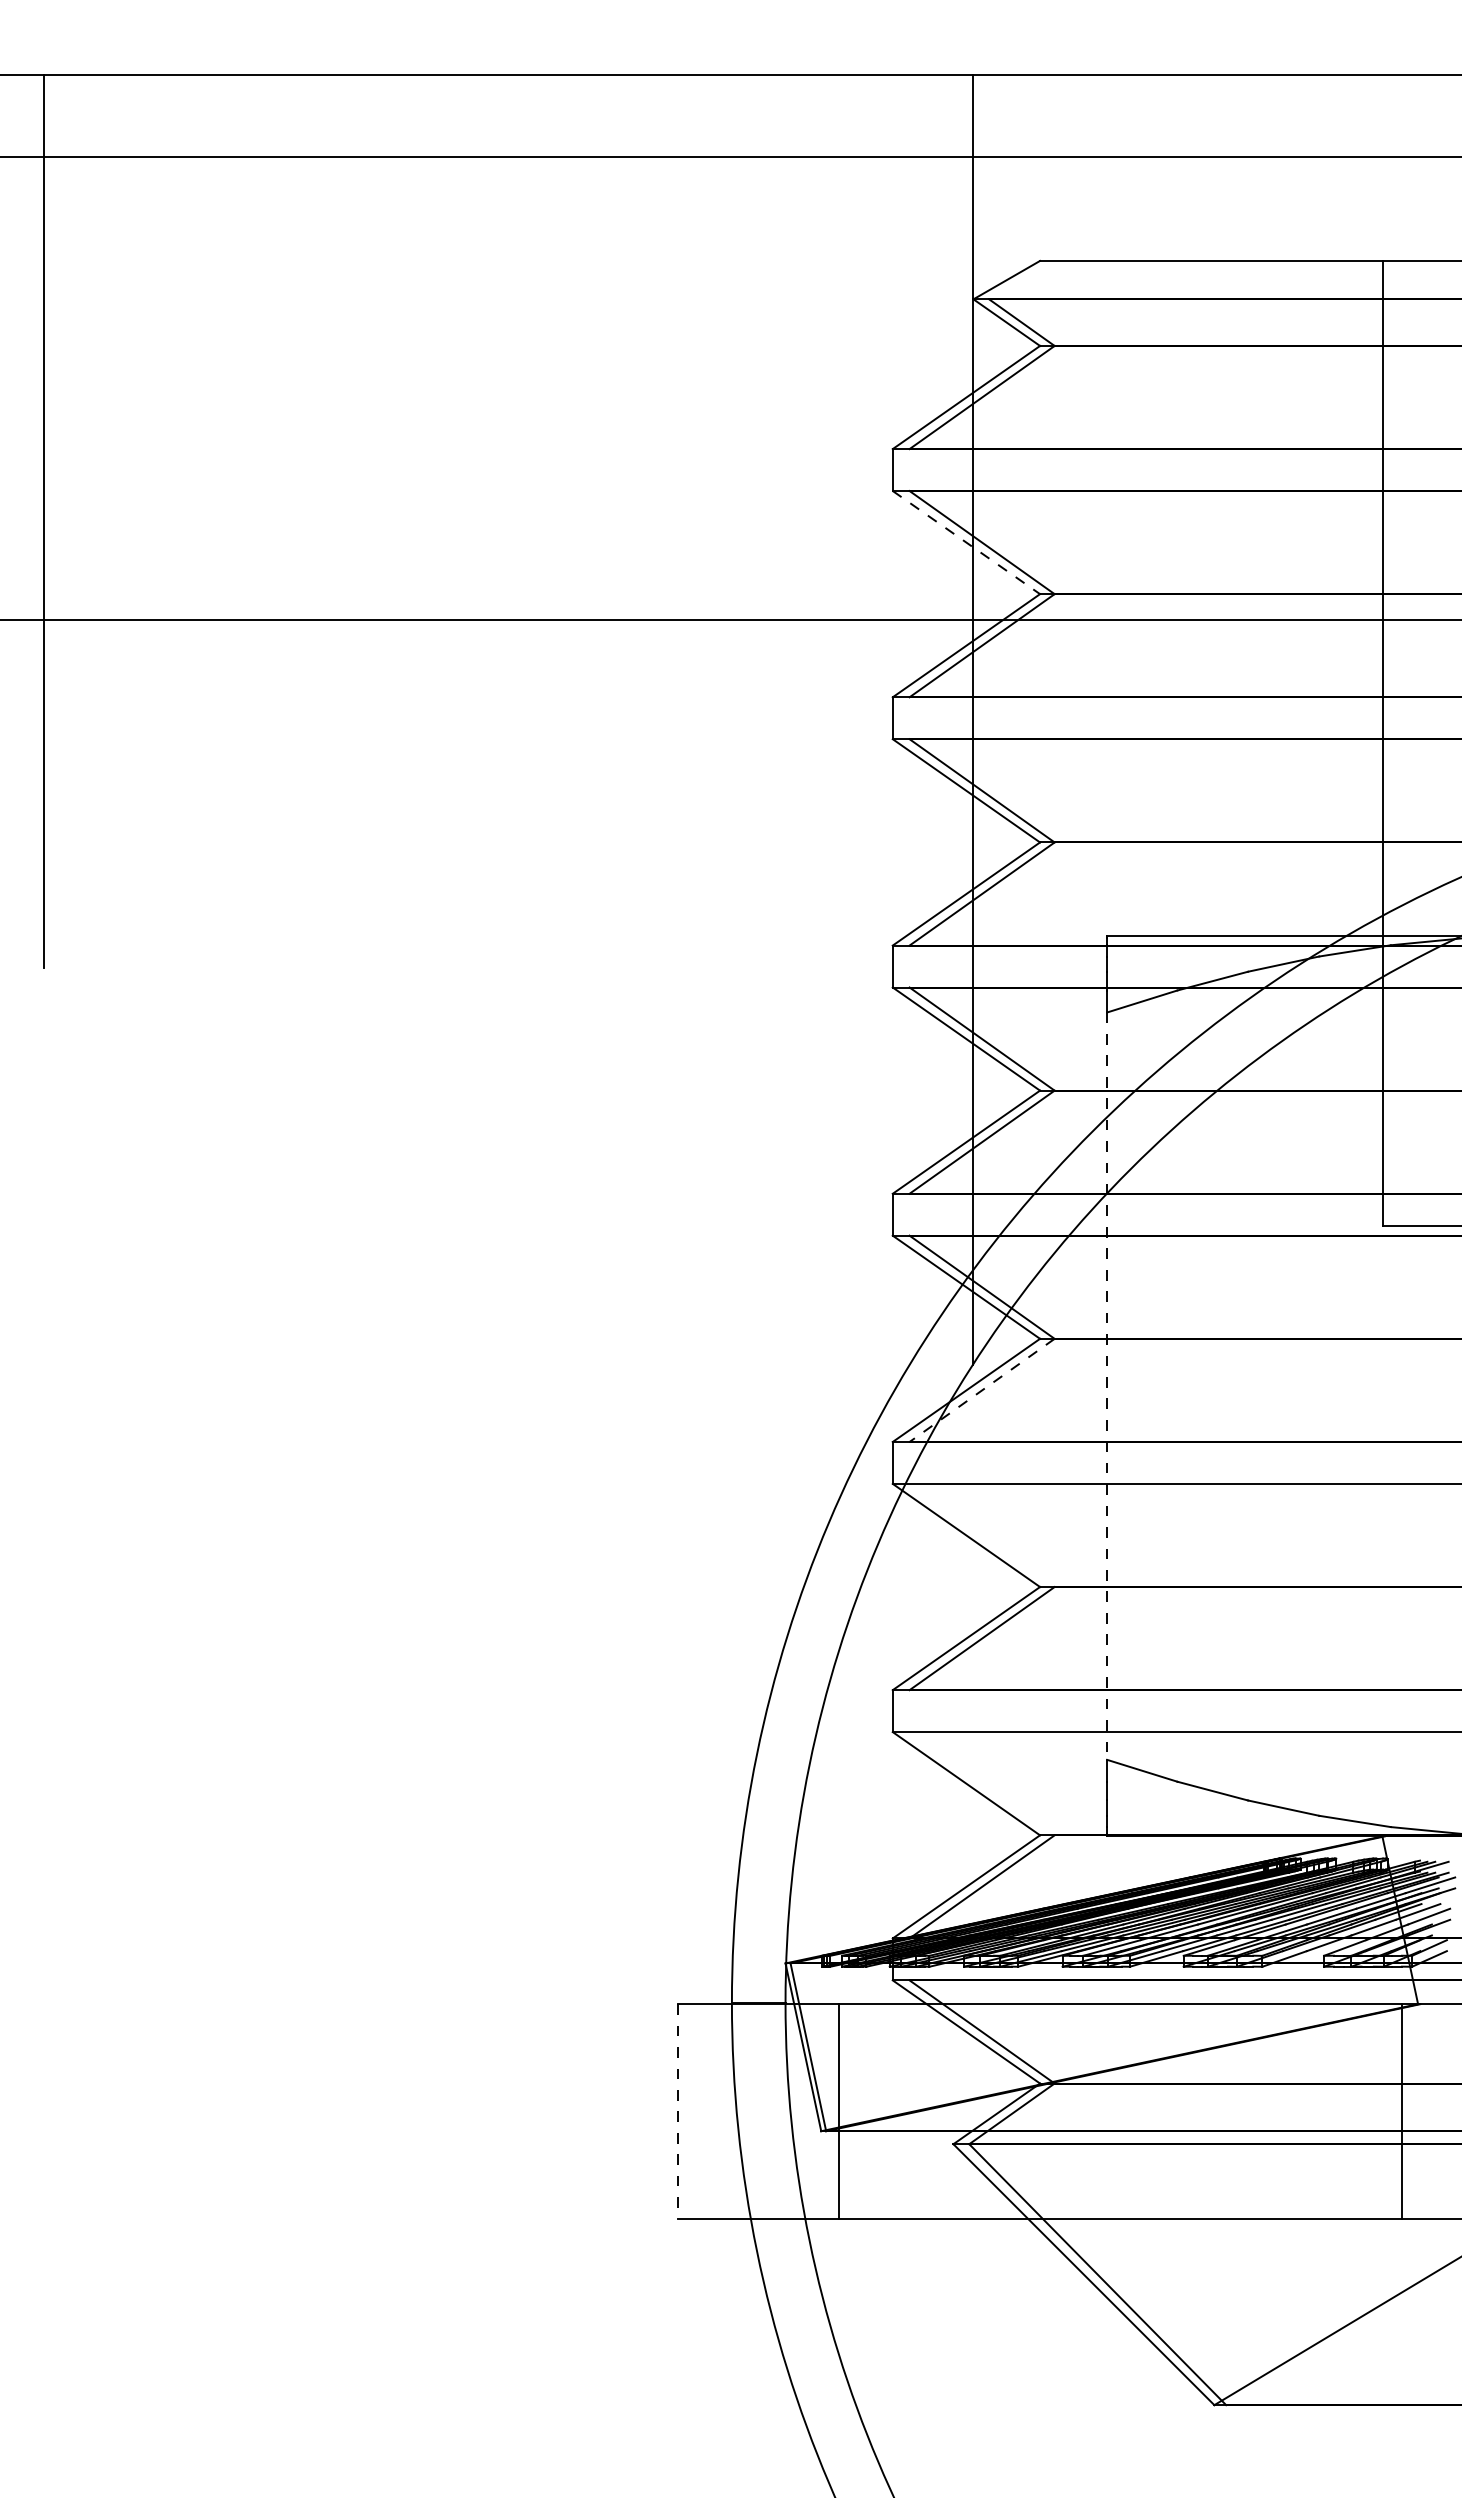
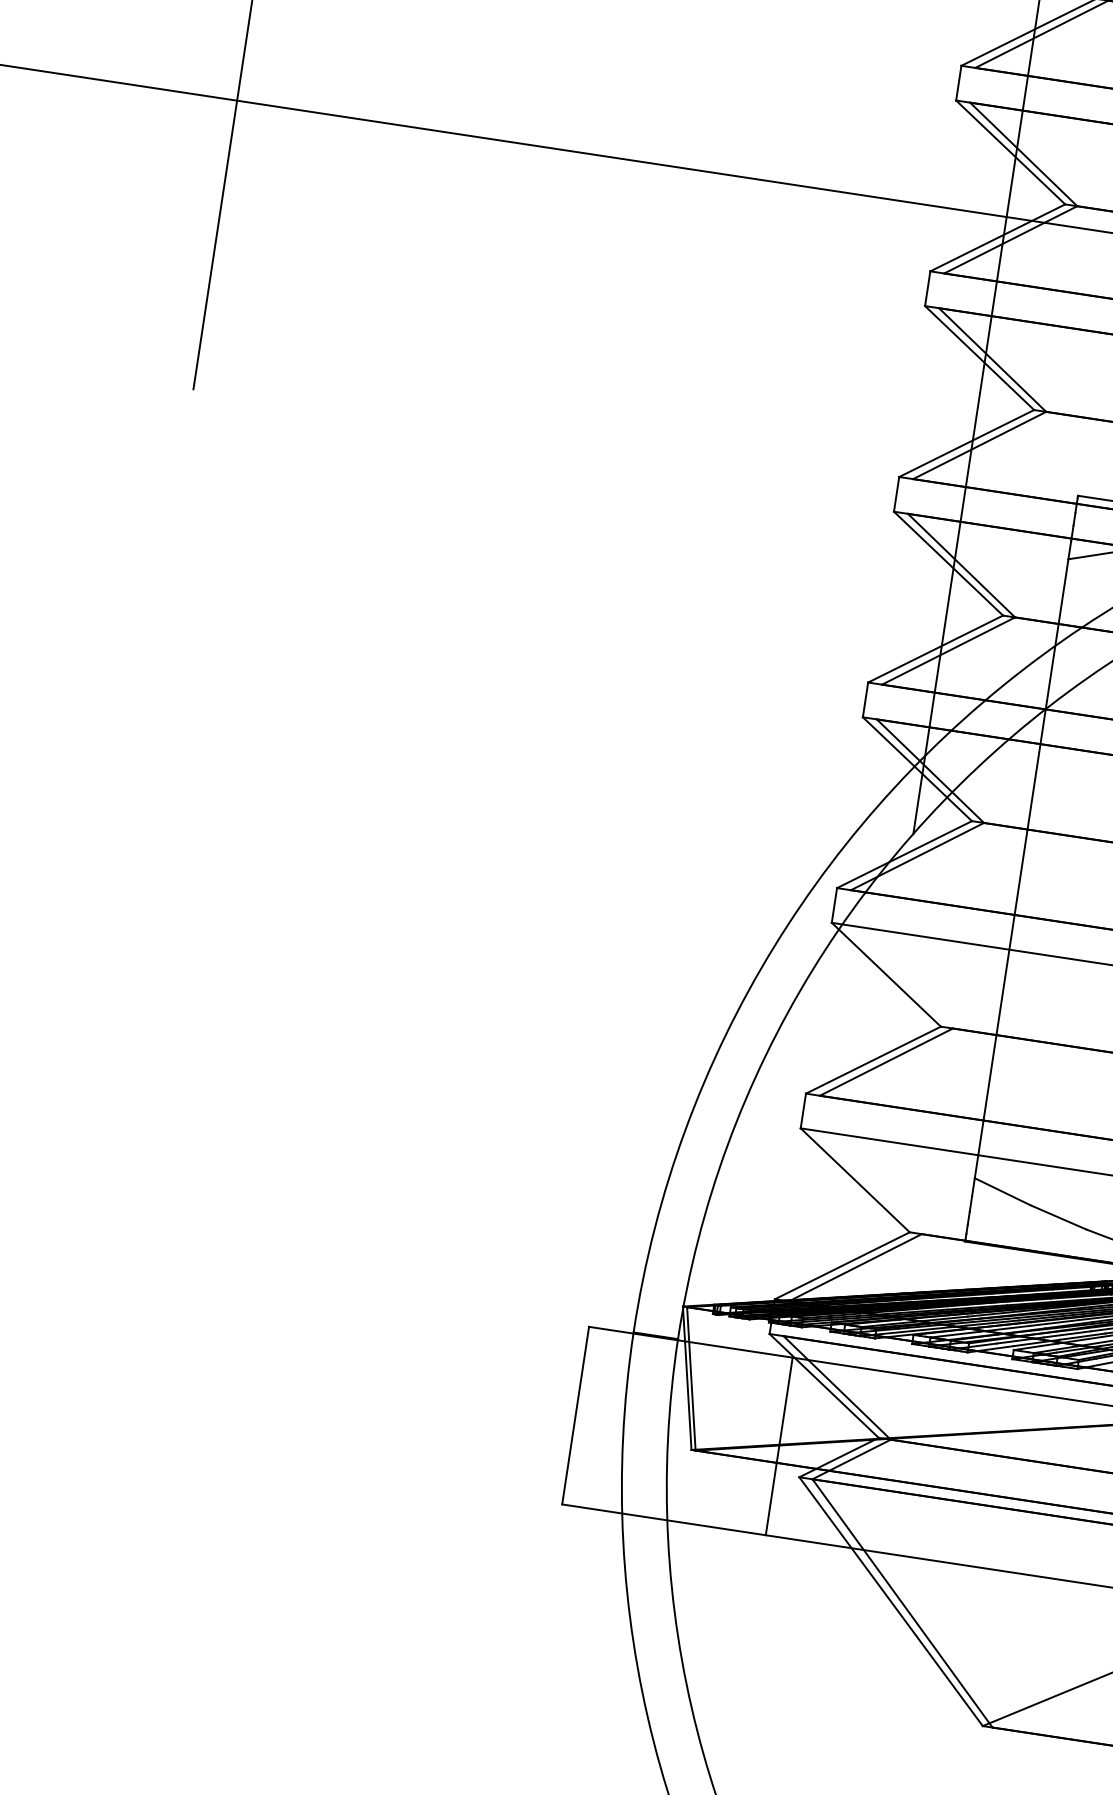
line: (966, 542) -> (1010, 152), dashed -> solid
line: (1107, 1386) -> (1021, 869), dashed -> solid
line: (982, 1390) -> (917, 856), dashed -> solid
line: (678, 2111) -> (575, 1415), dashed -> solid
line: (839, 2111) -> (779, 1446), moved

